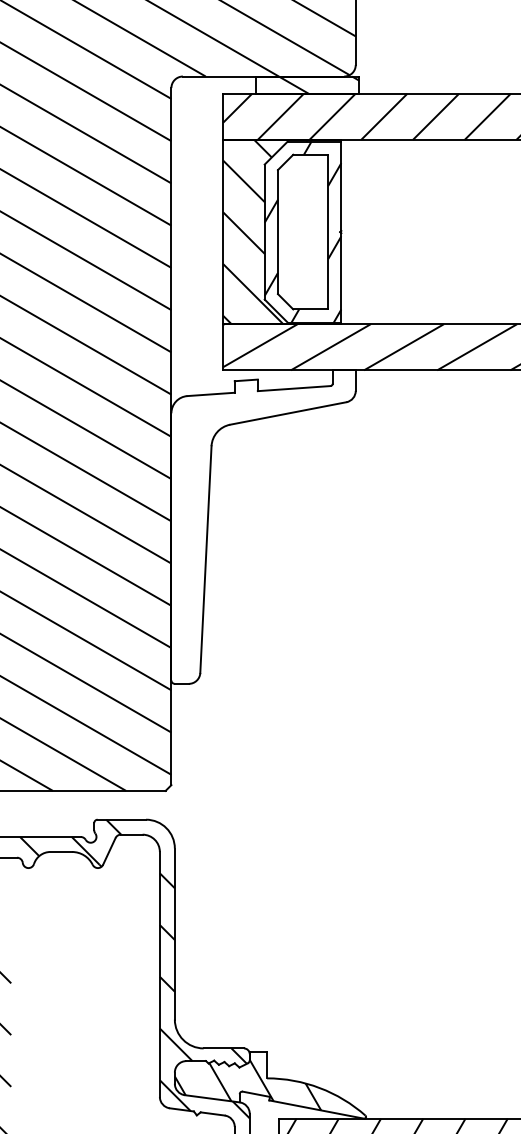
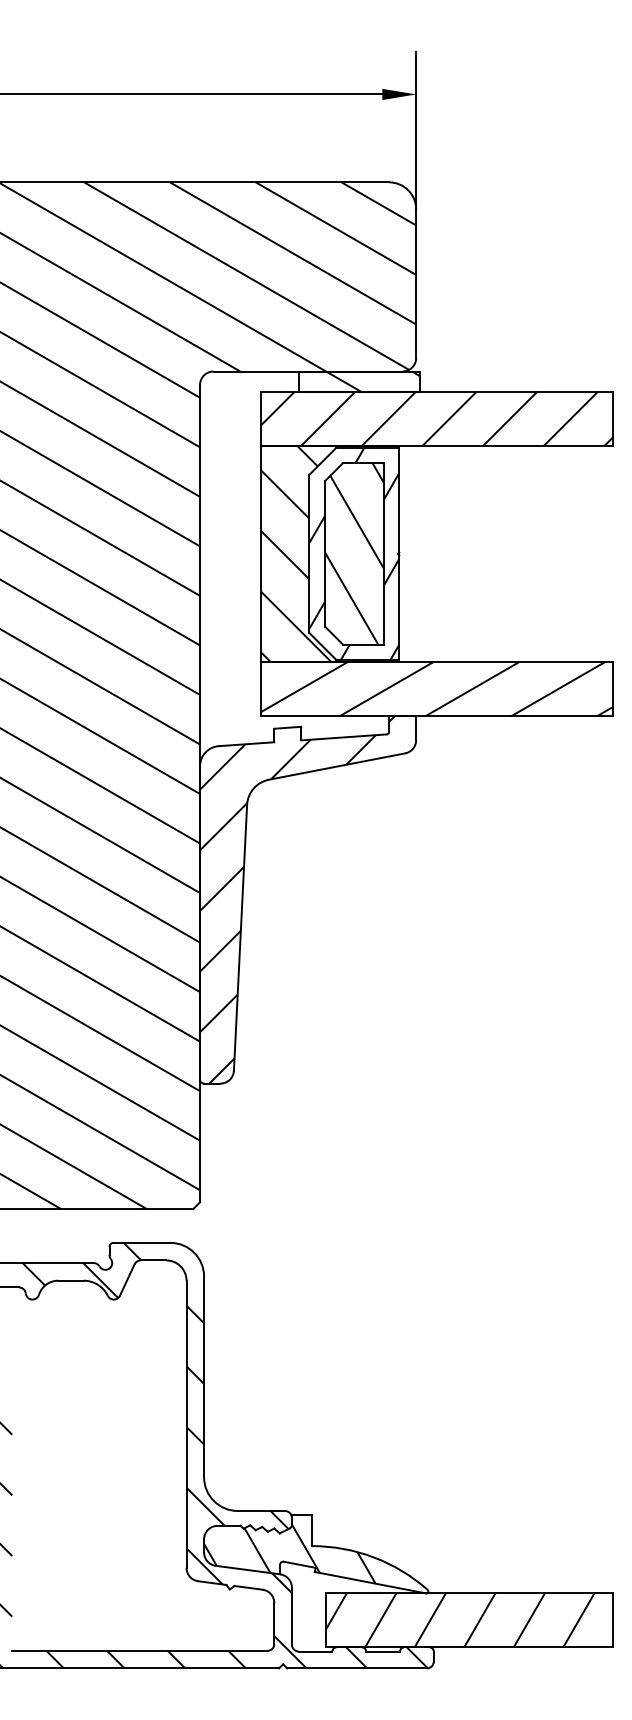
hatch: (303, 231) -> (354, 553), added
hatch: (254, 526) -> (297, 899), added

